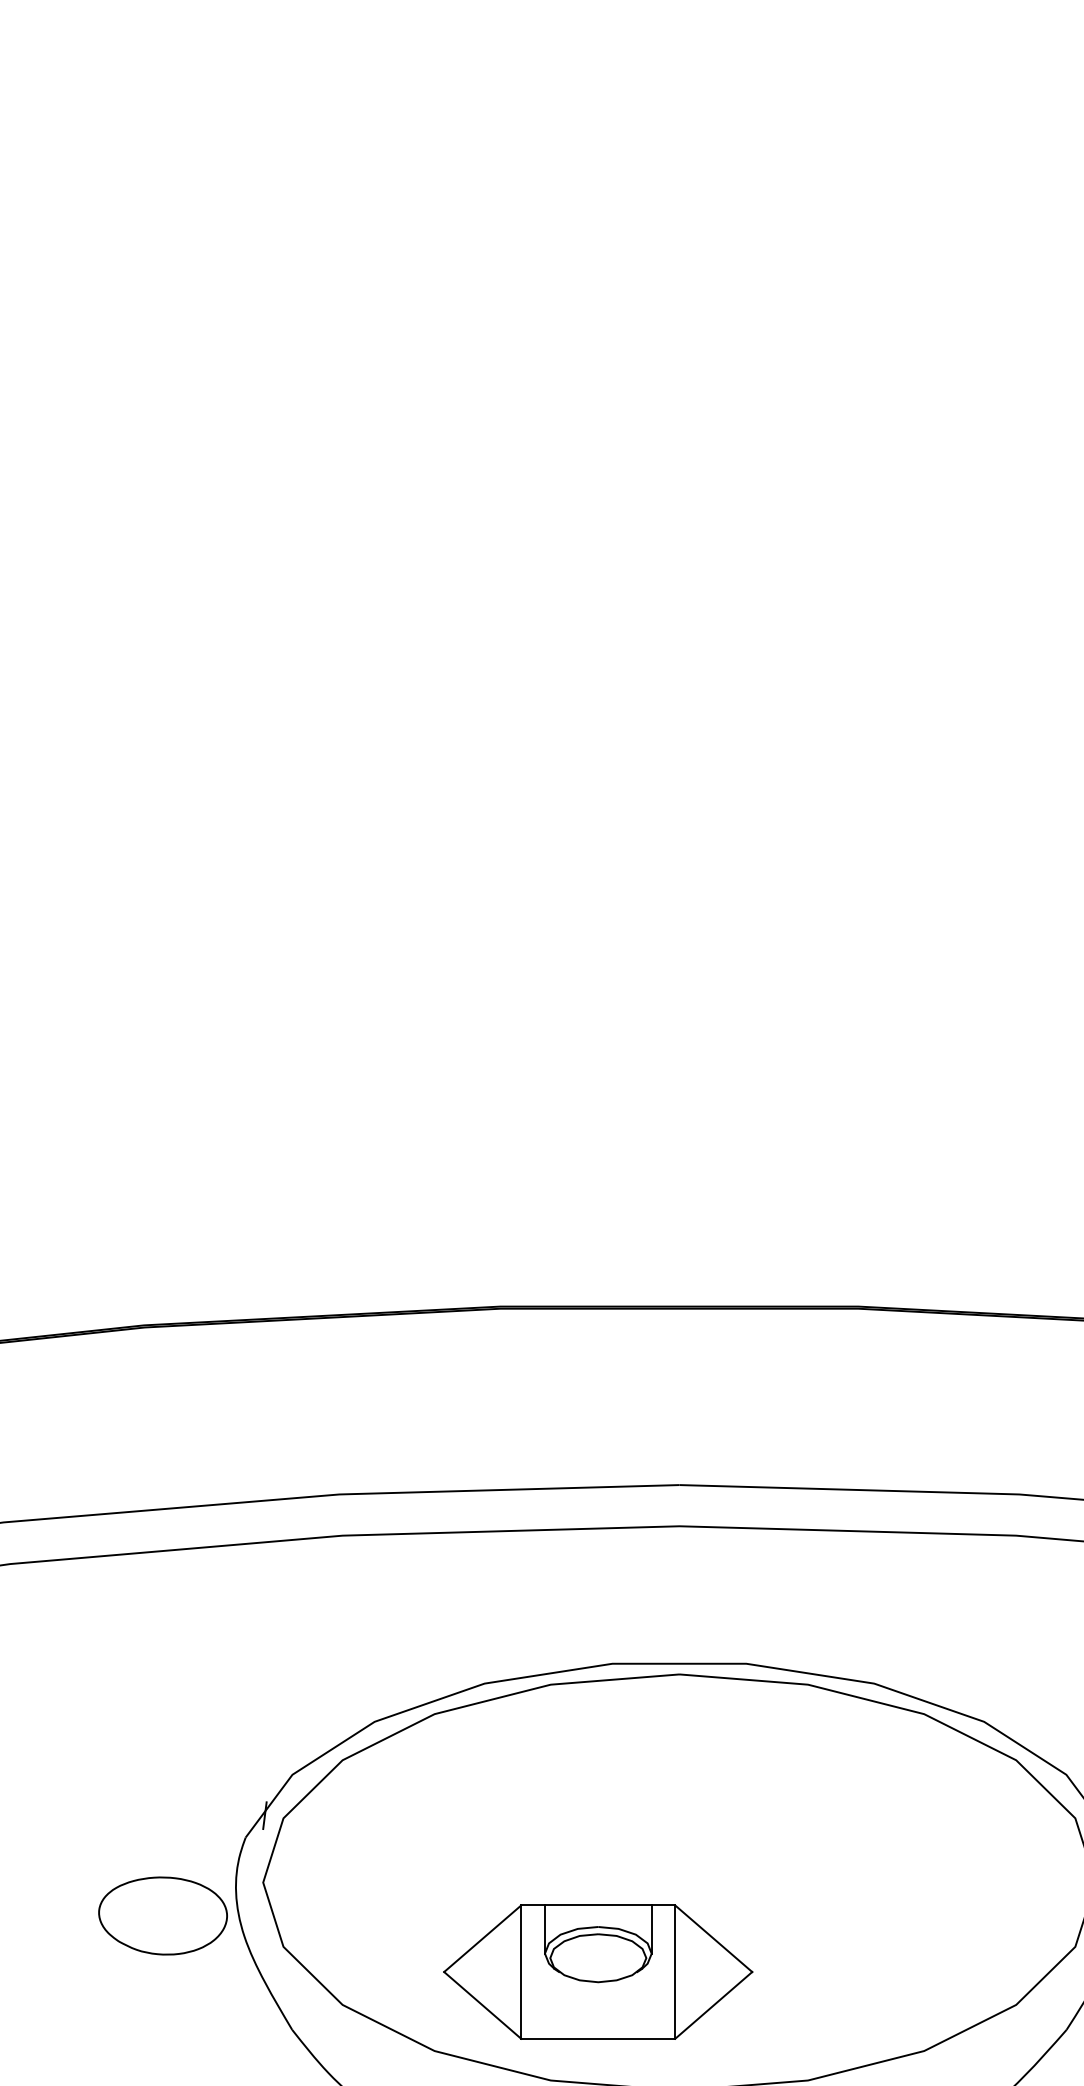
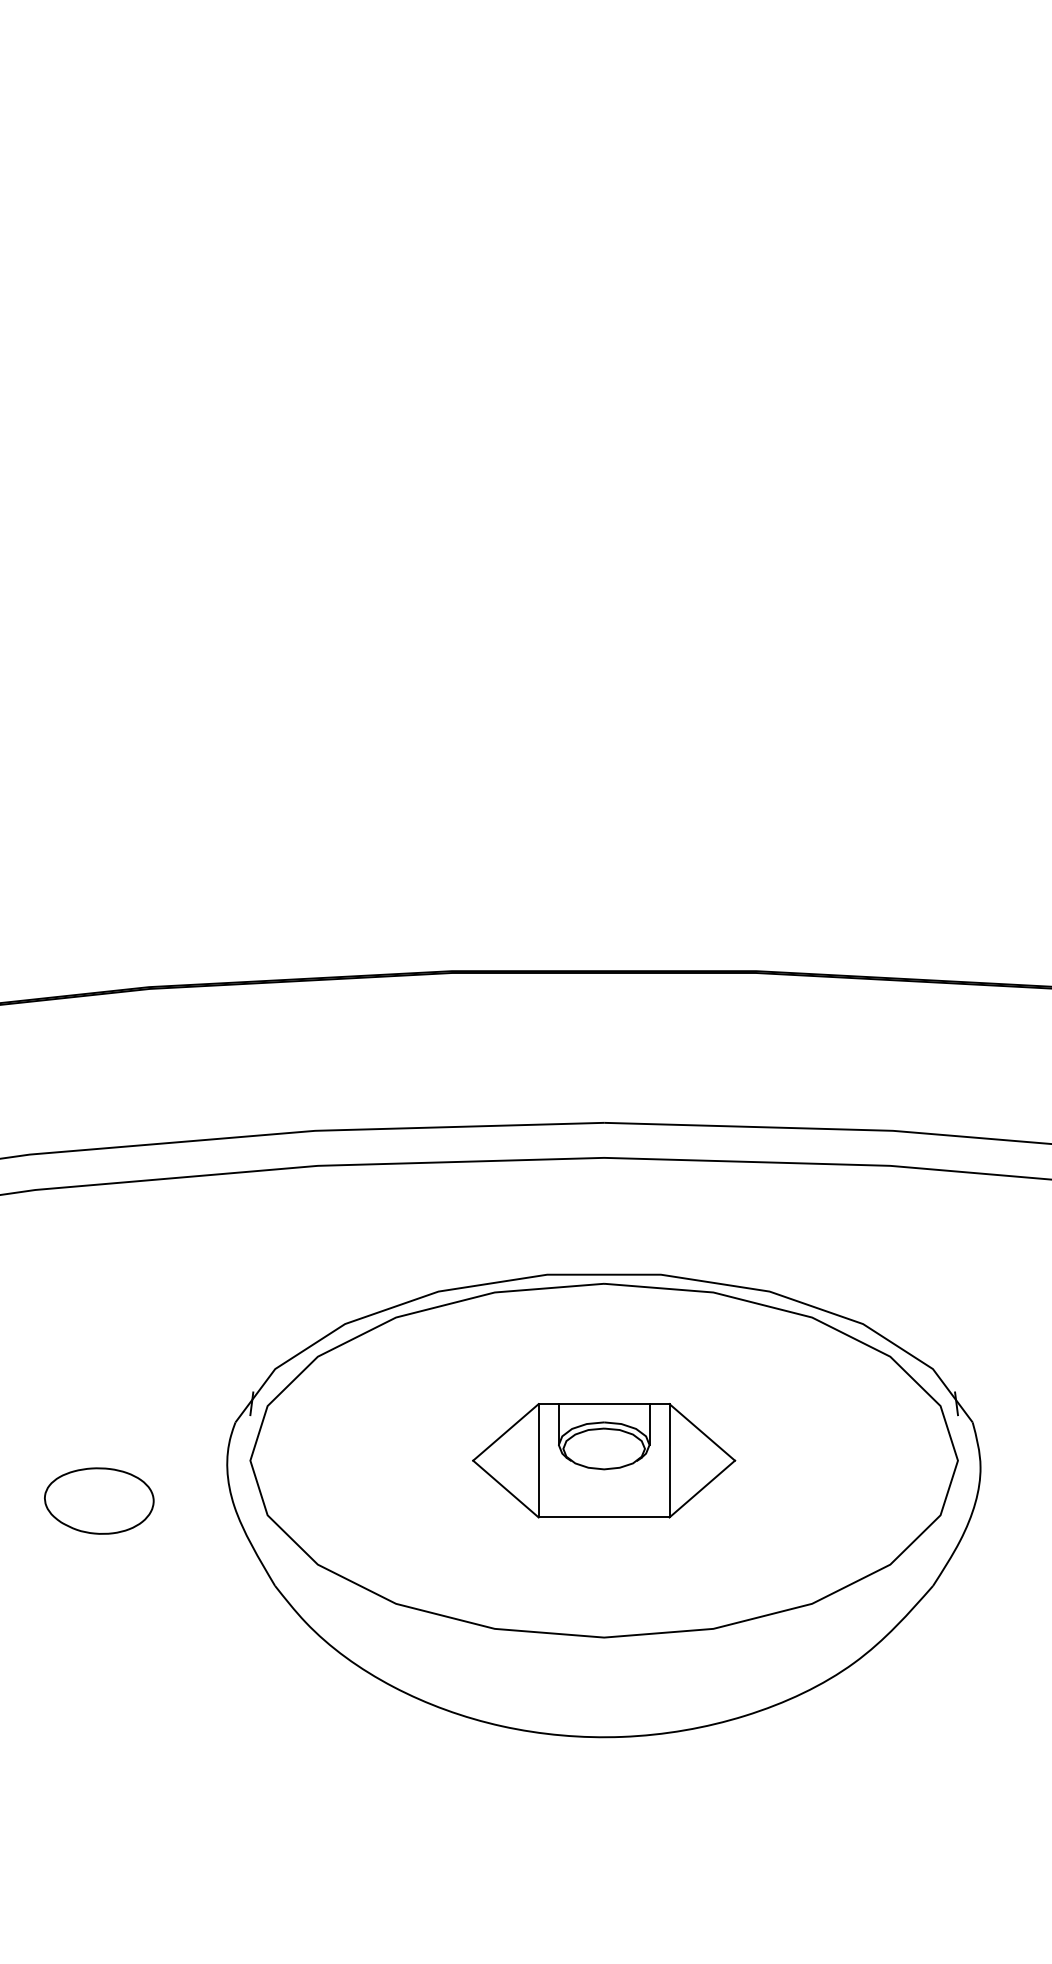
part: (163, 1915) -> (99, 1500), moved
part: (598, 1971) -> (604, 1460), moved

